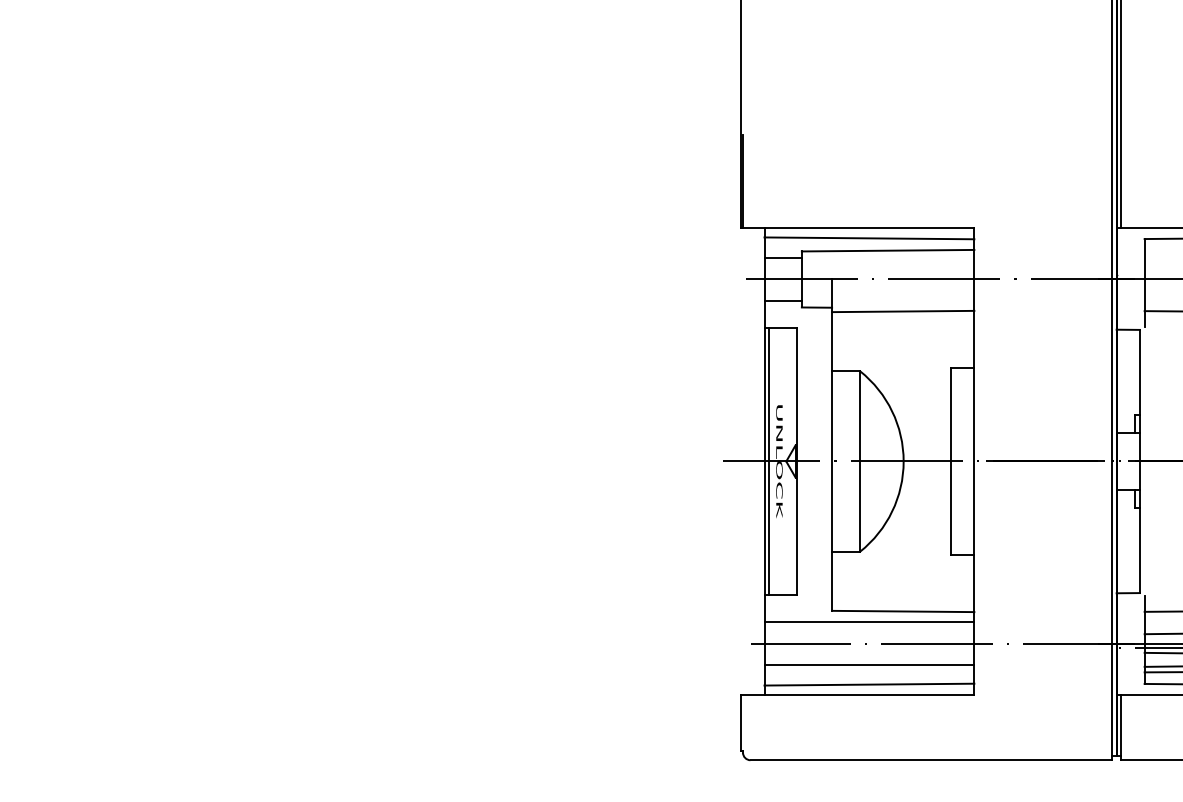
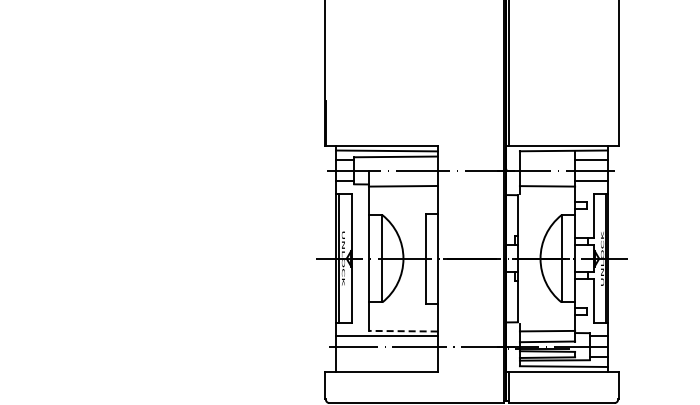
line: (901, 612) -> (402, 331), solid -> dashed
line: (868, 665) -> (386, 357), removed
line: (868, 684) -> (386, 366), removed

